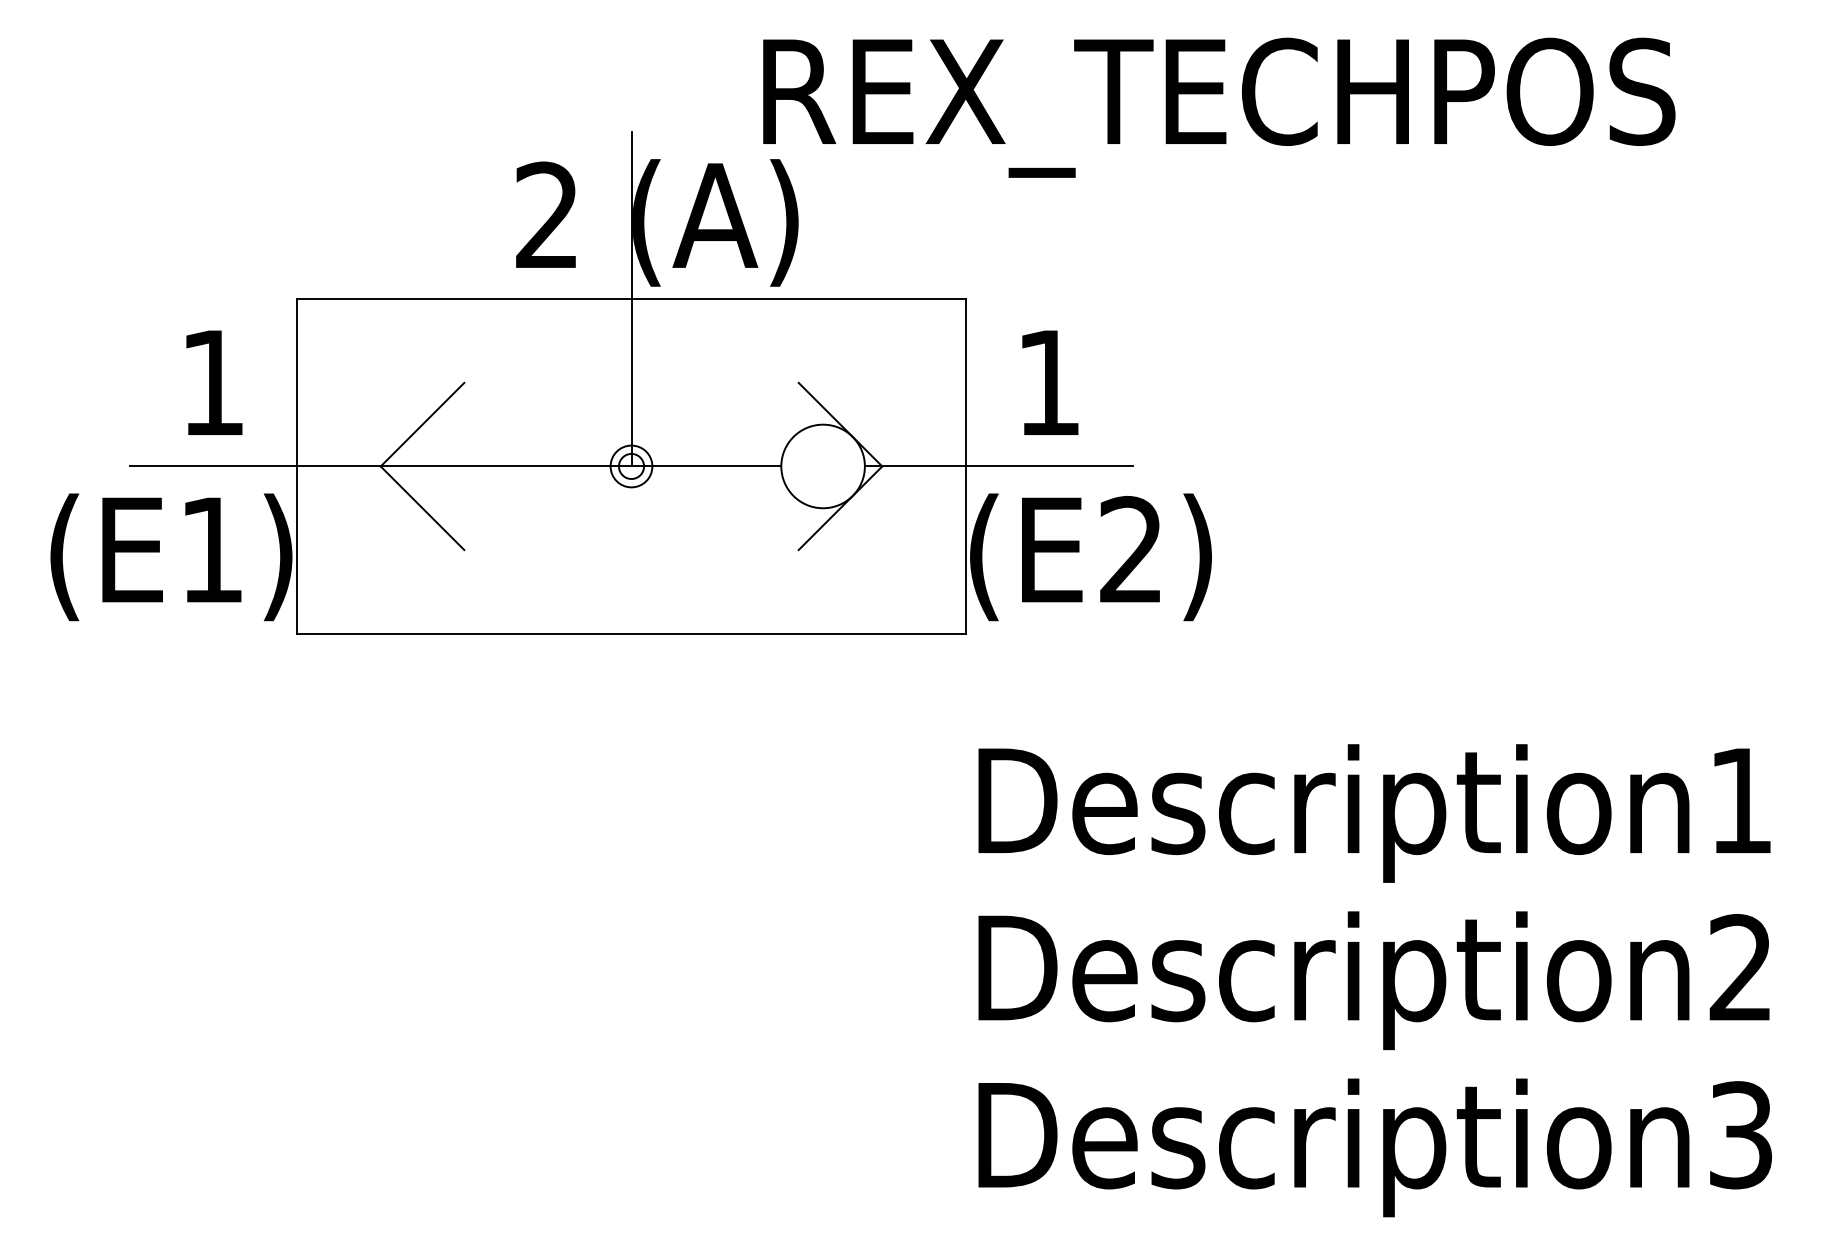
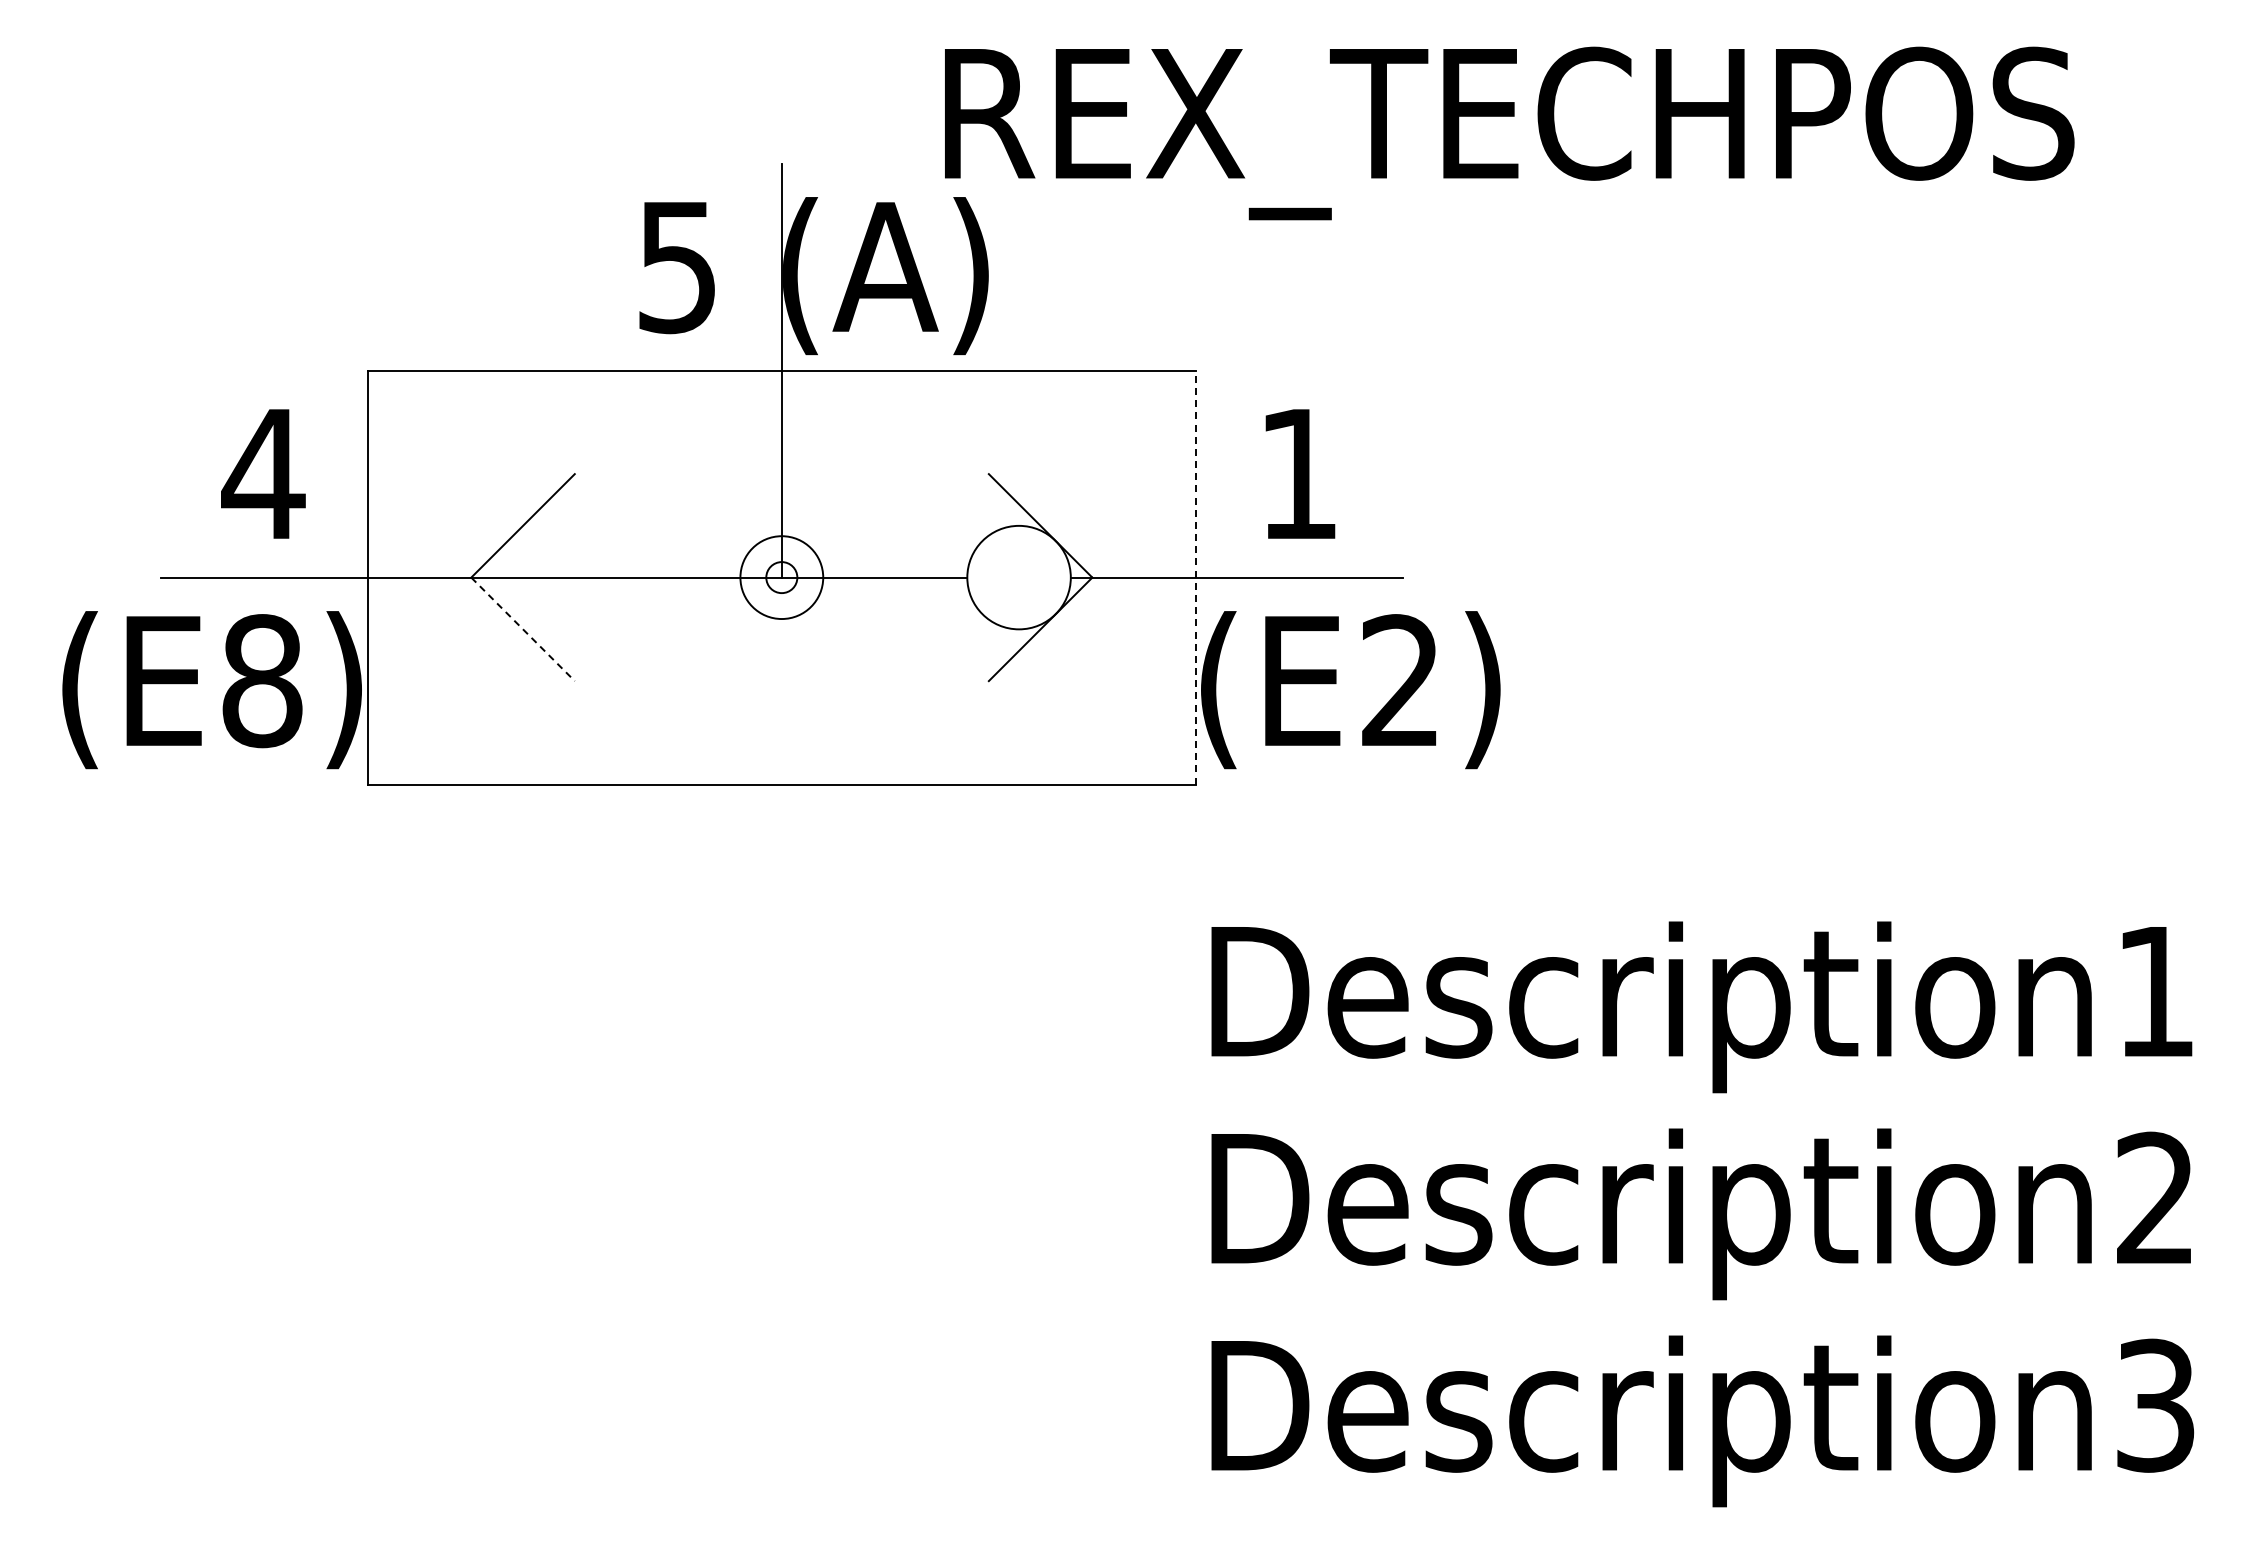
text: (546, 216) -> (676, 267), 2 -> 5
text: (212, 382) -> (263, 473), 1 -> 4
circle: (631, 466) -> (781, 577), size x1.6
line: (965, 466) -> (1195, 577), solid -> dashed
line: (422, 508) -> (523, 629), solid -> dashed
text: (212, 550) -> (262, 681), (E1) -> (E8)

